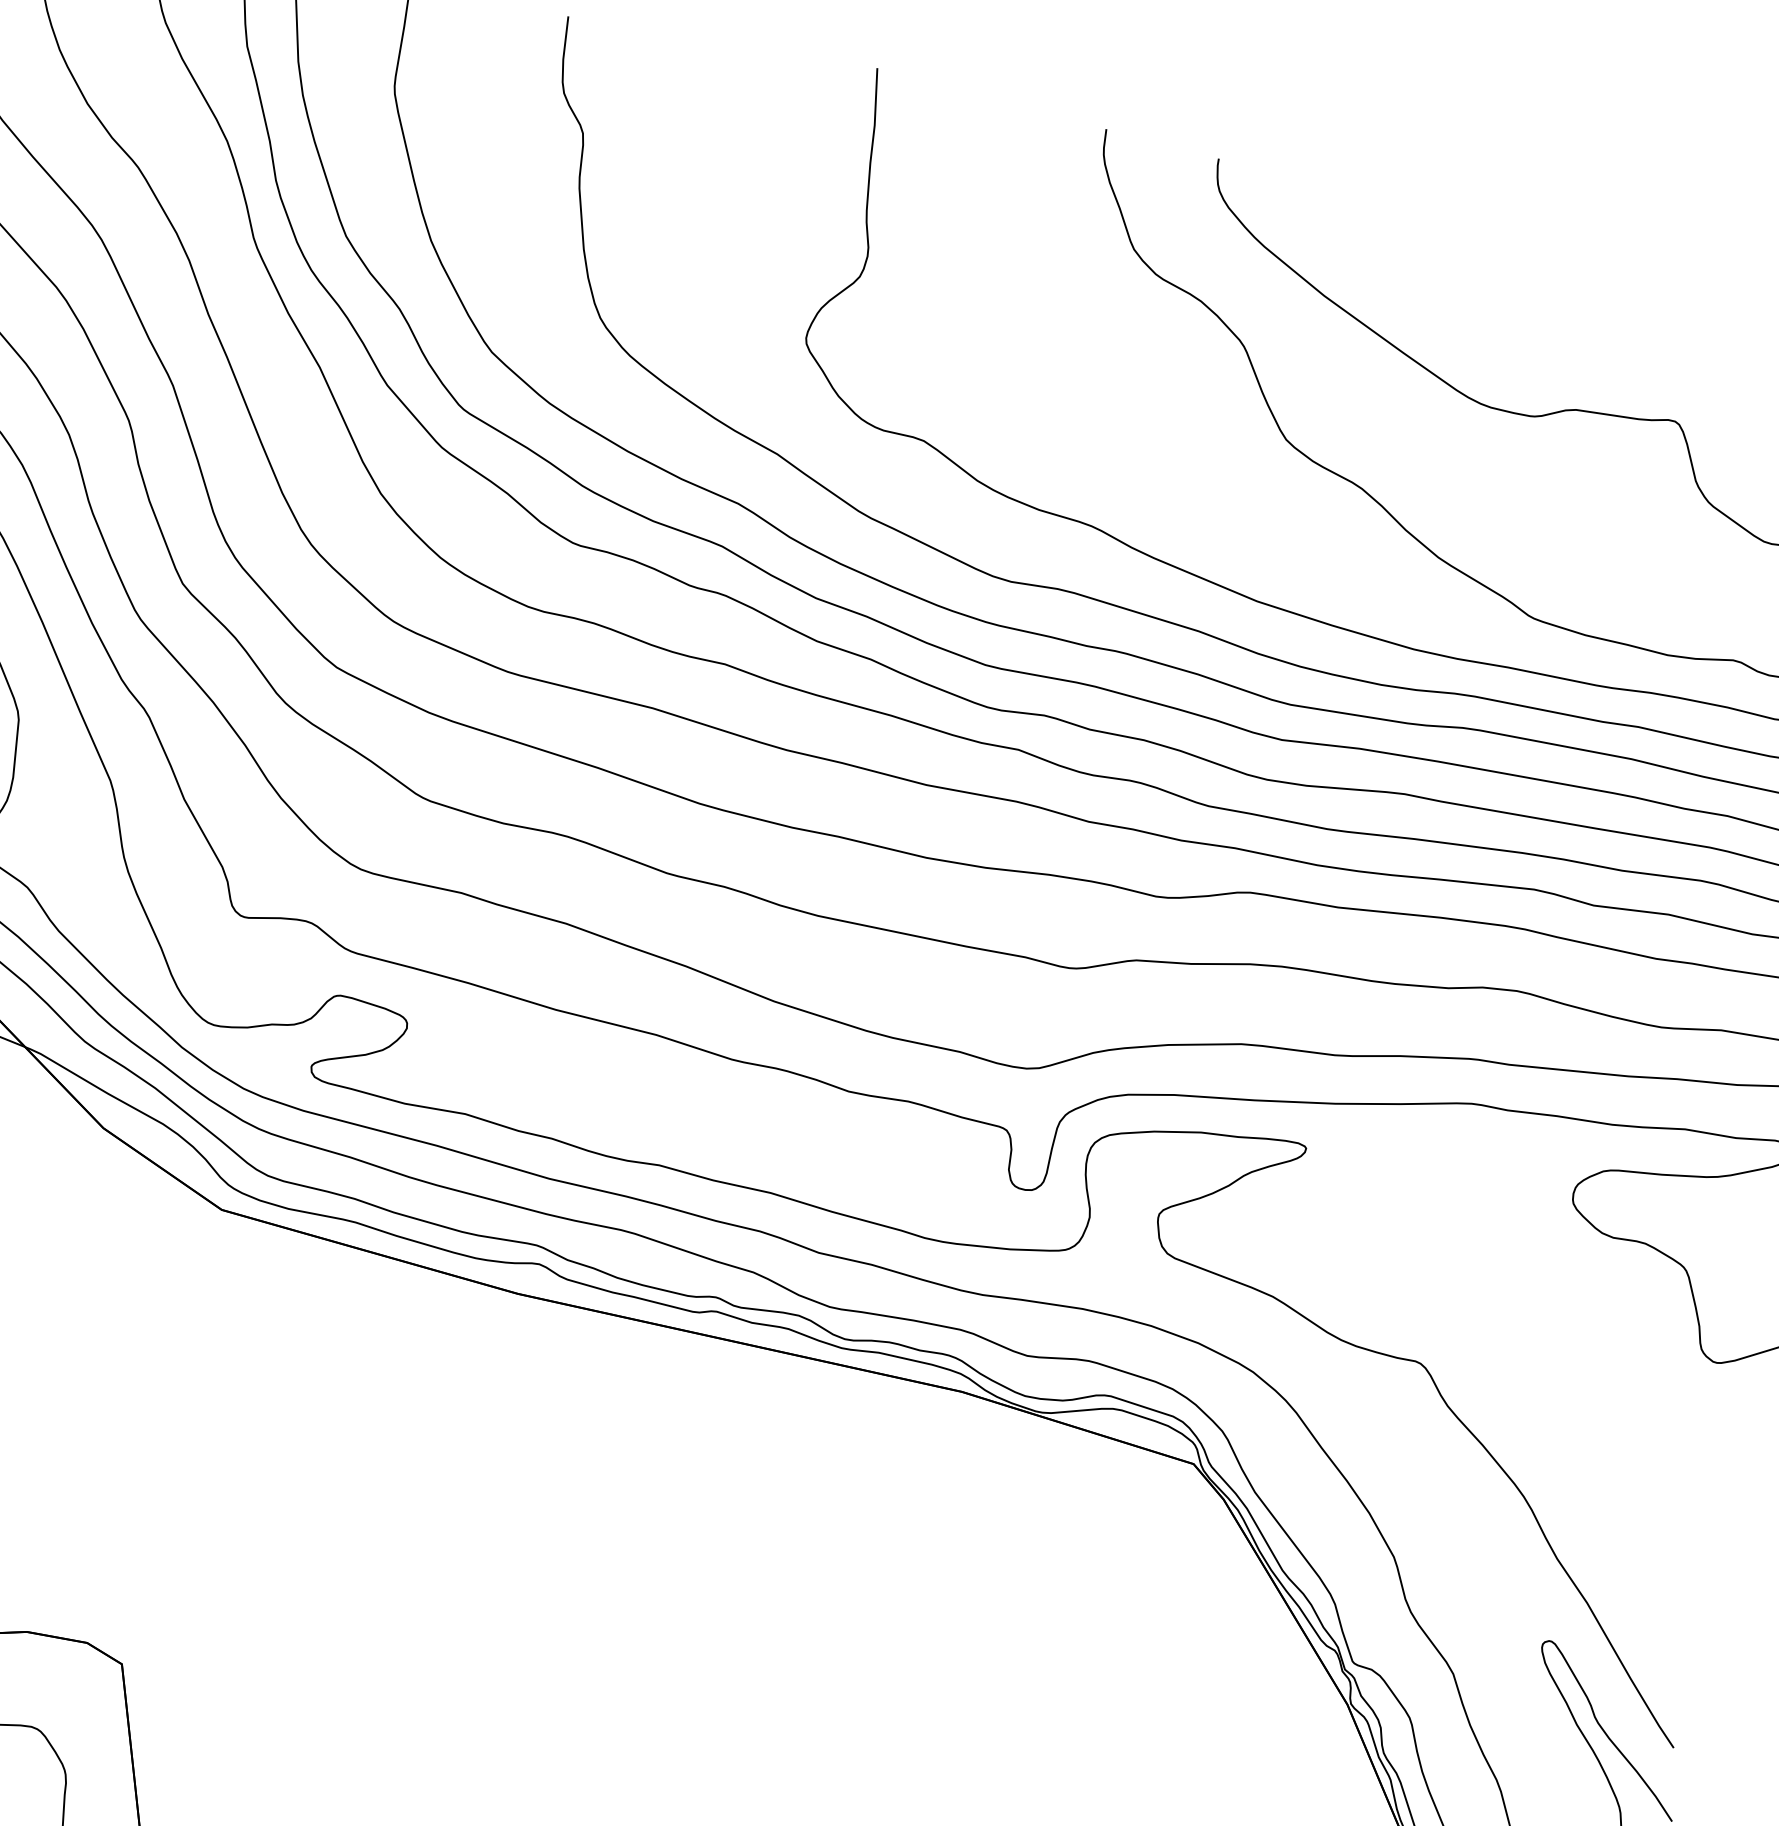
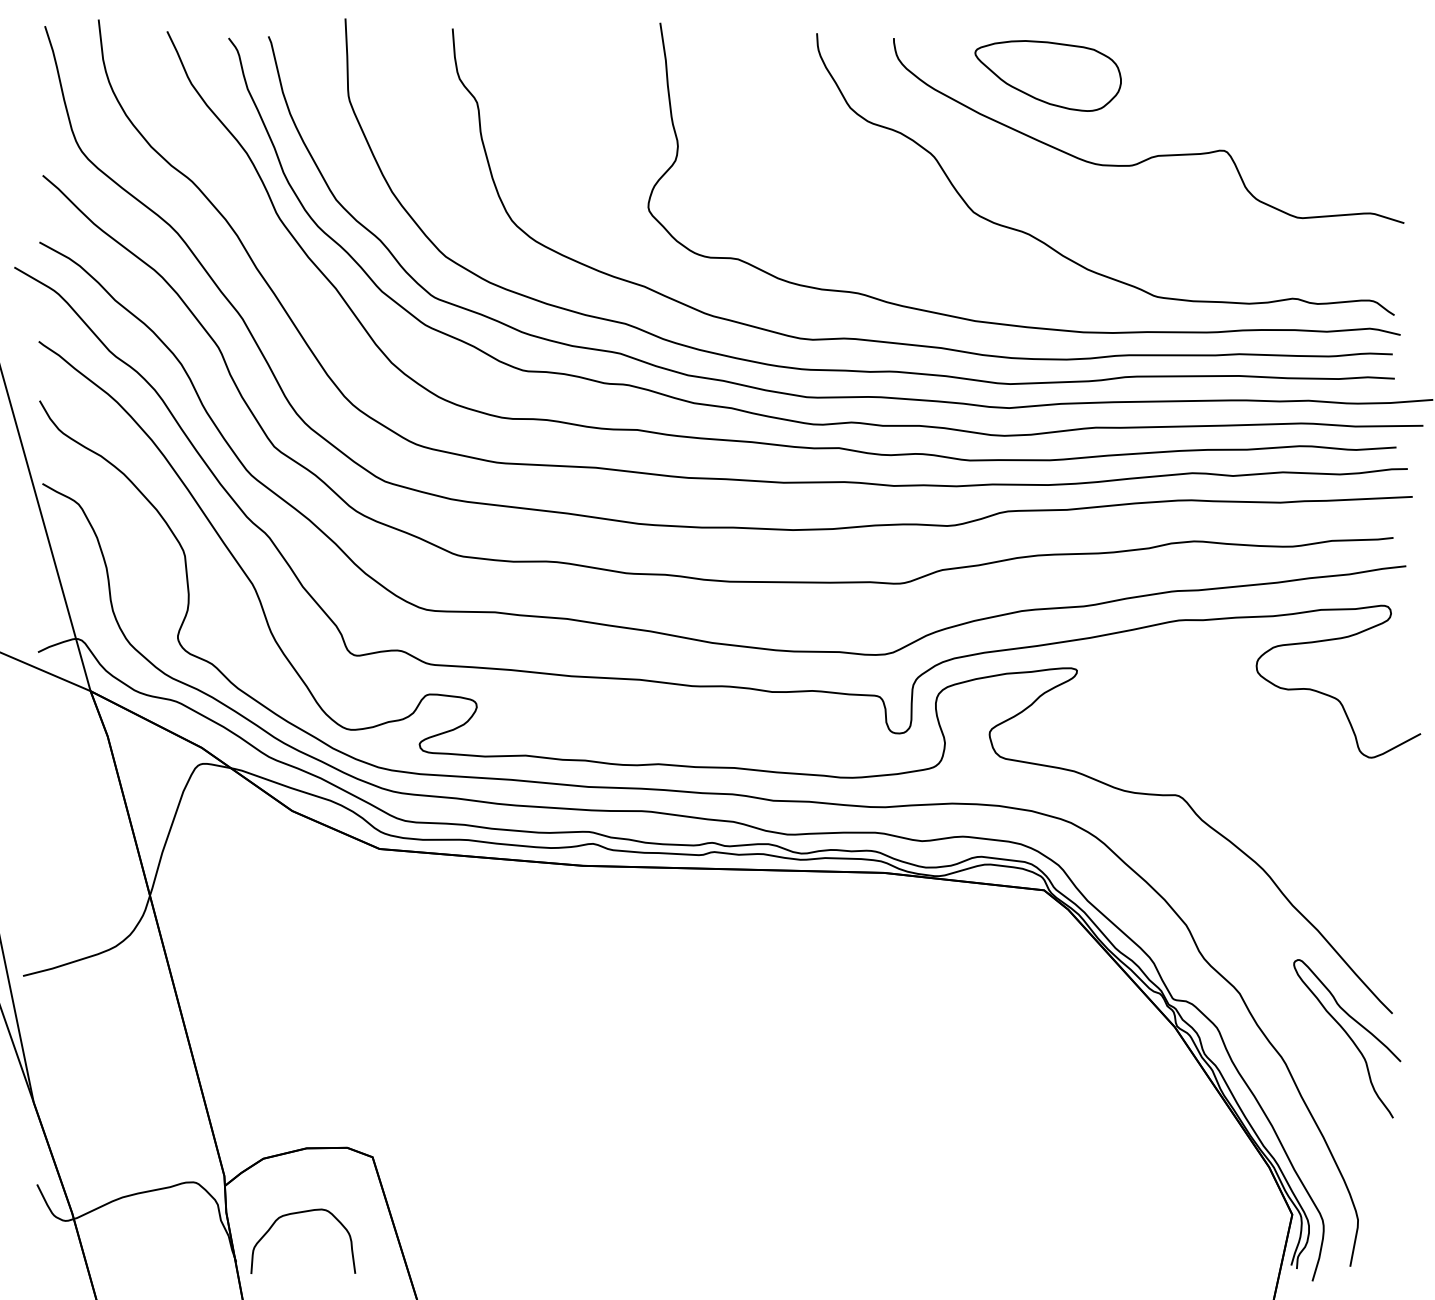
part: (1435, 258) -> (1047, 75), added

